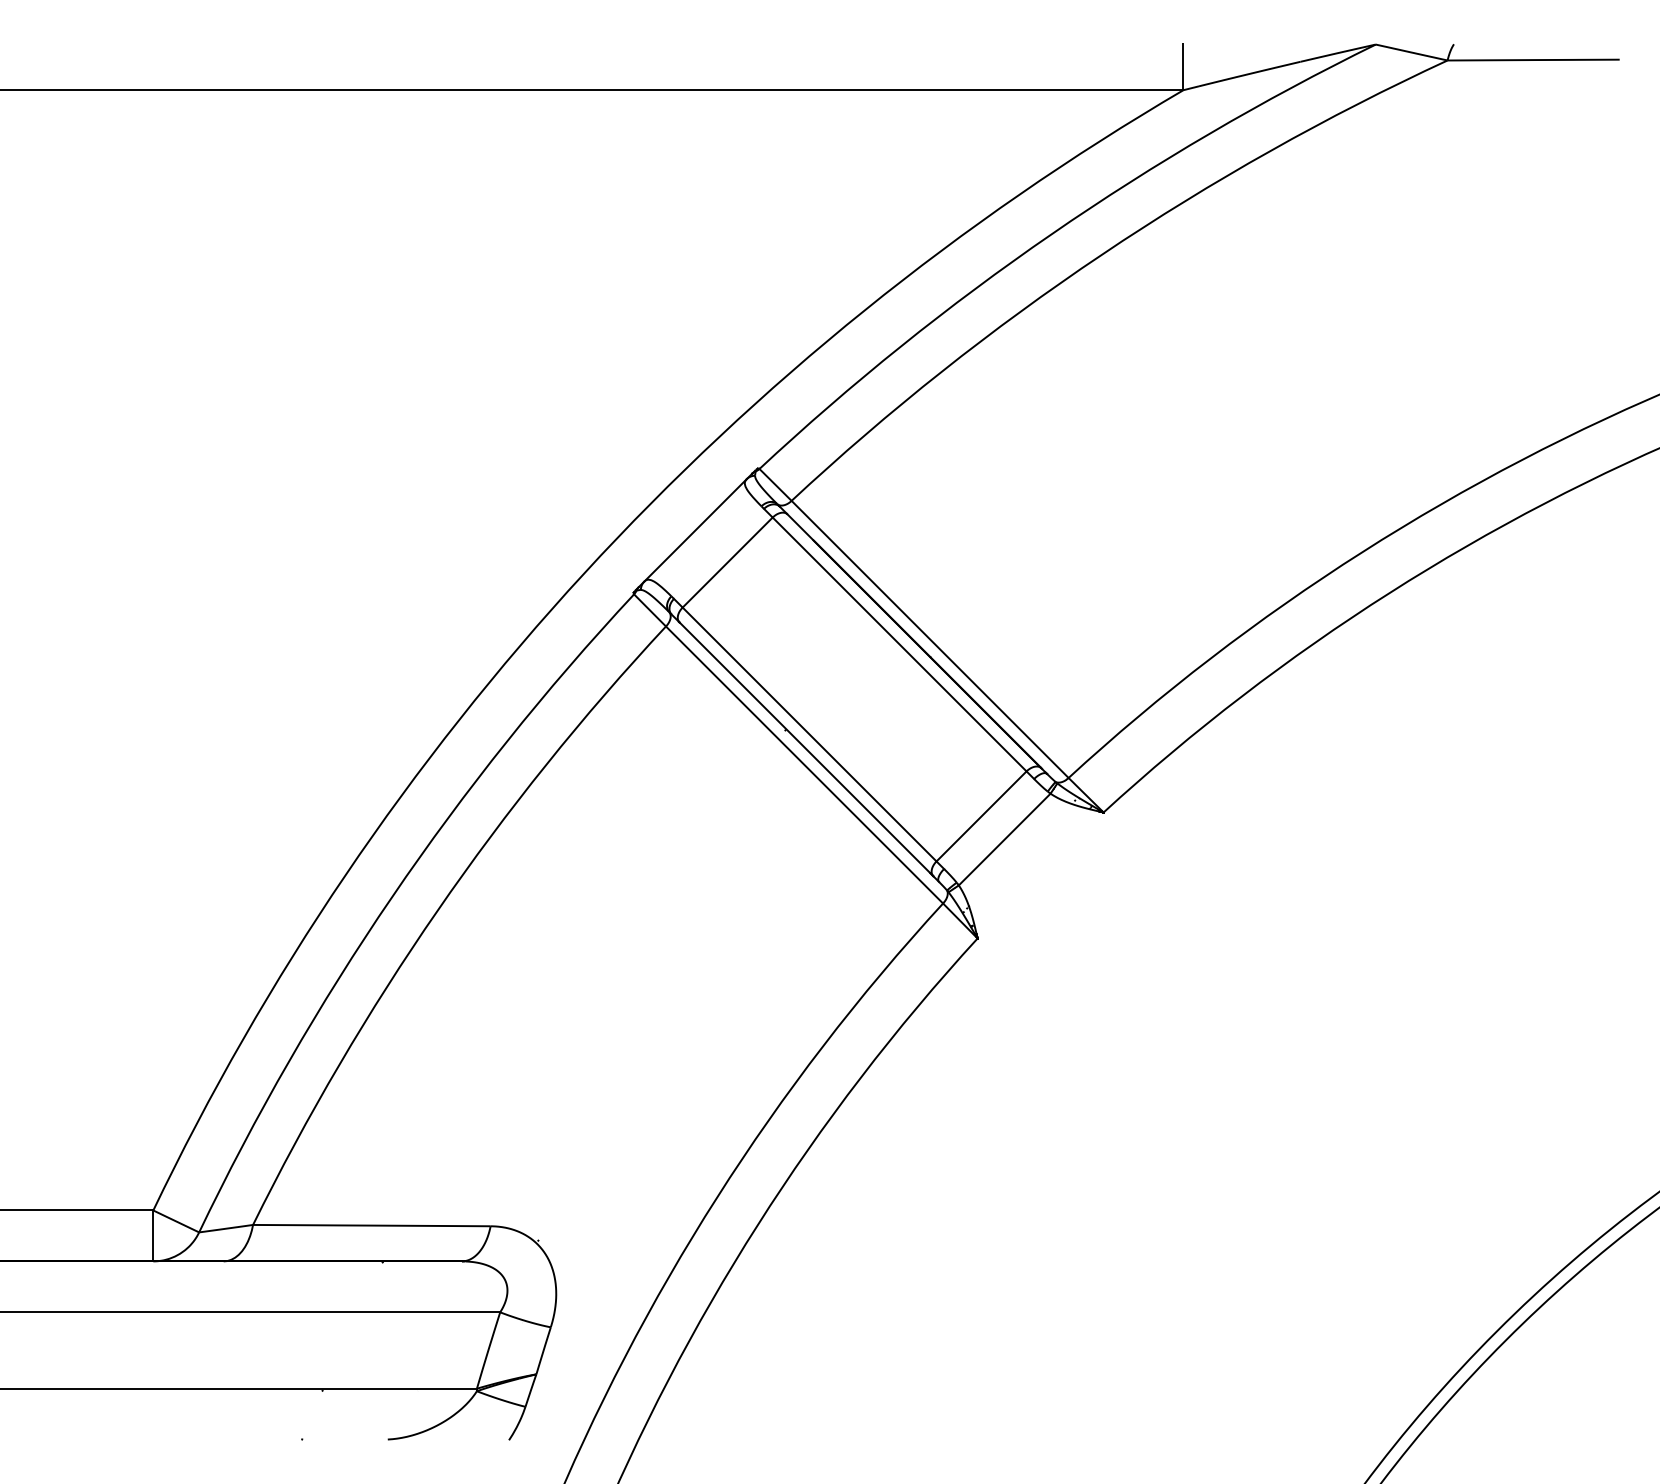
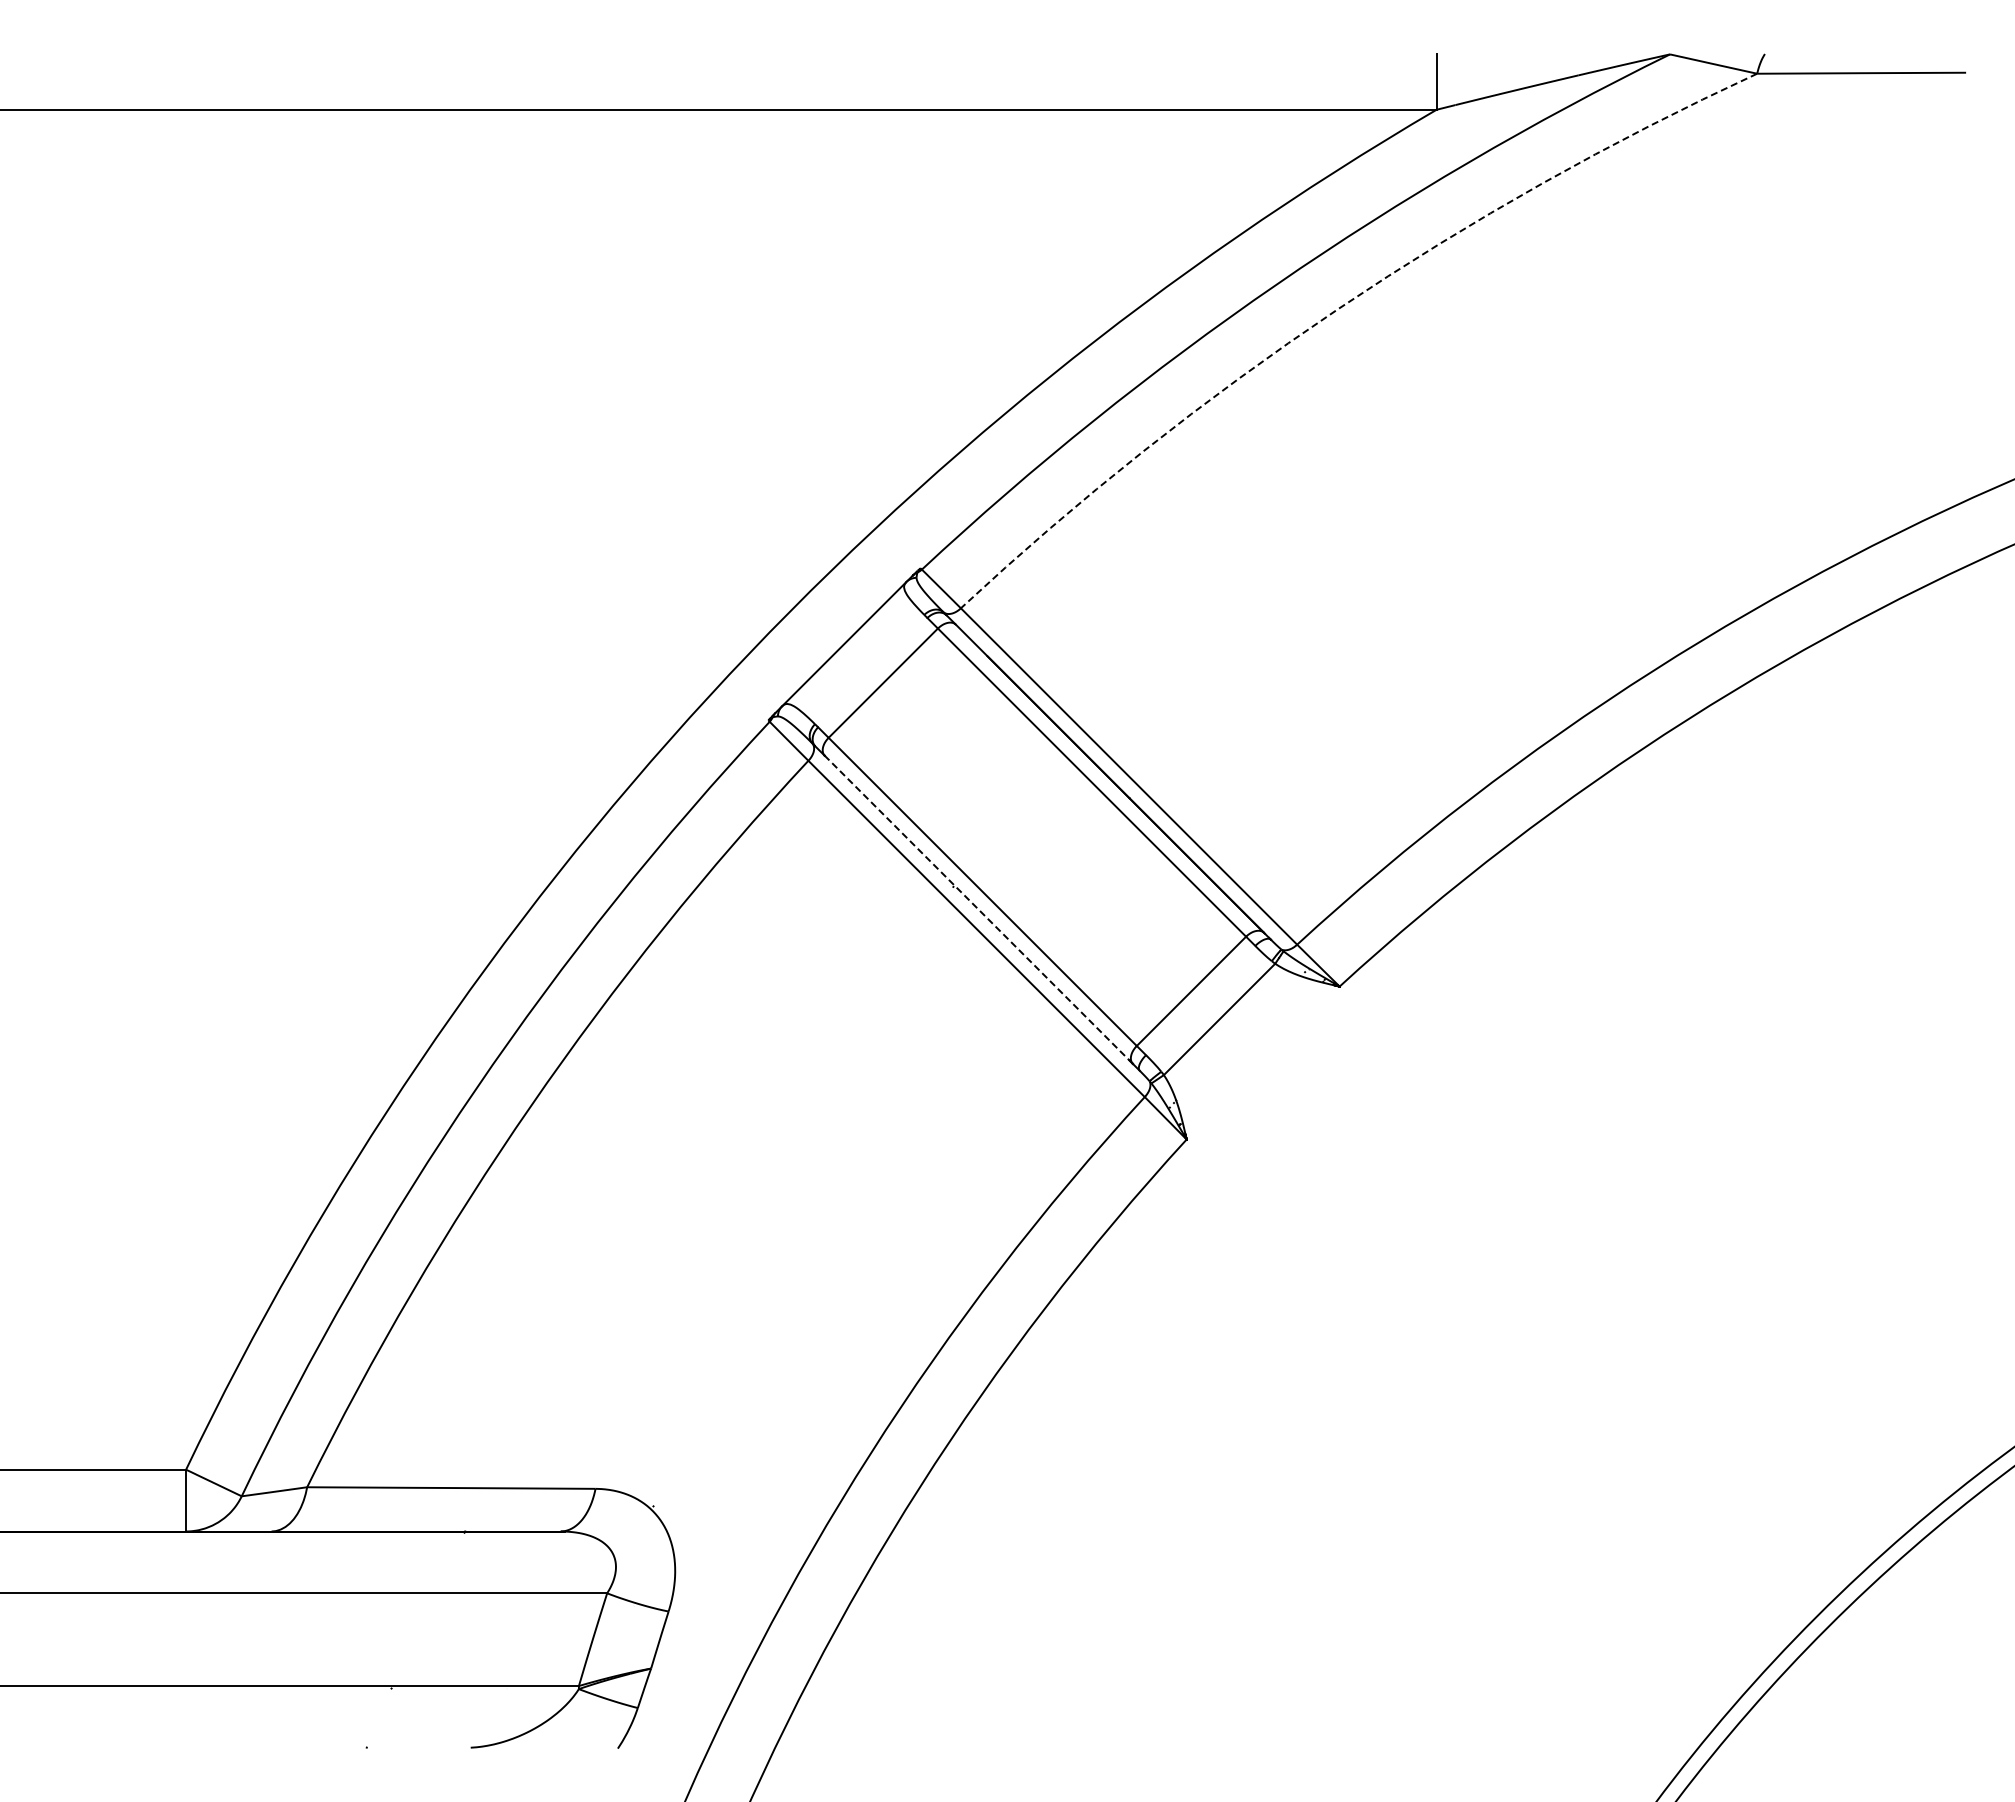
arc: (1101, 254) -> (1337, 309), solid -> dashed
line: (806, 749) -> (978, 909), solid -> dashed

